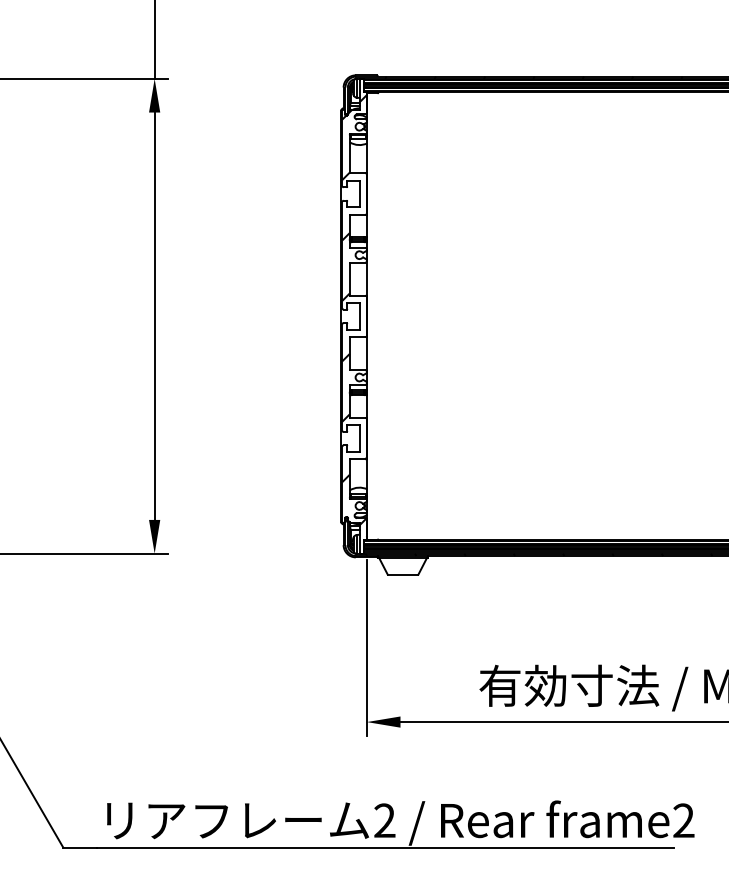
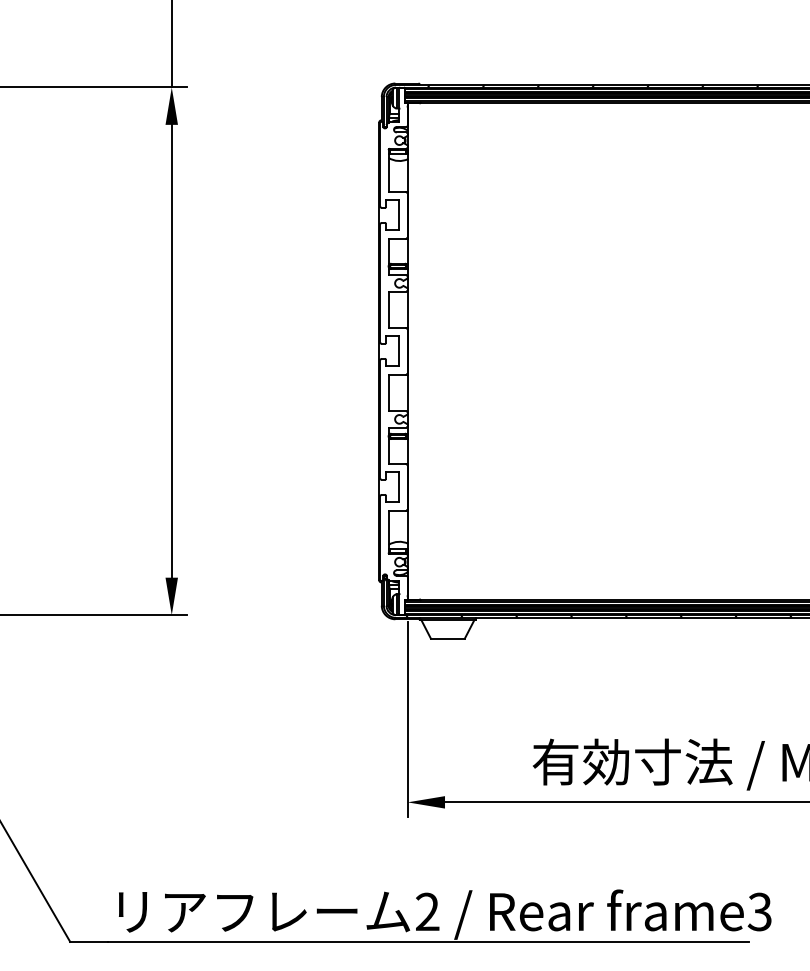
hatch: (354, 310) -> (393, 344), removed
text: (683, 820) -> (759, 911), frame2 -> frame3

